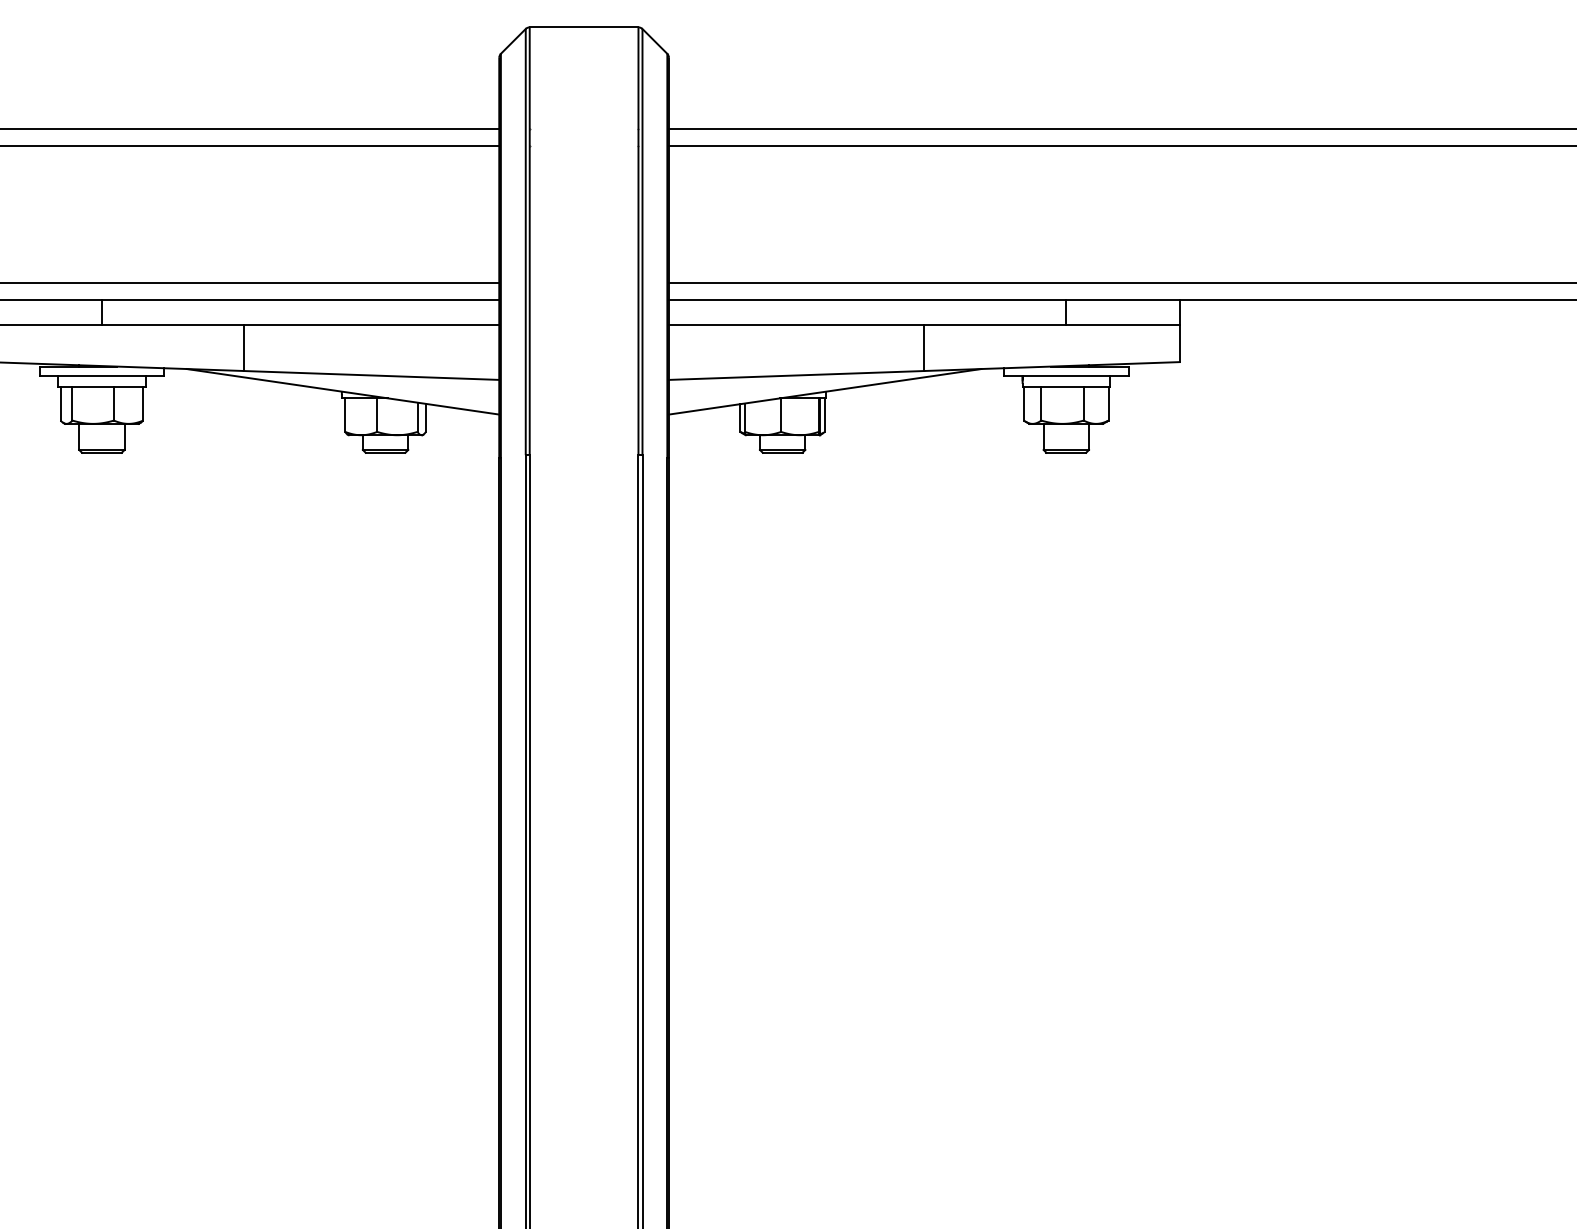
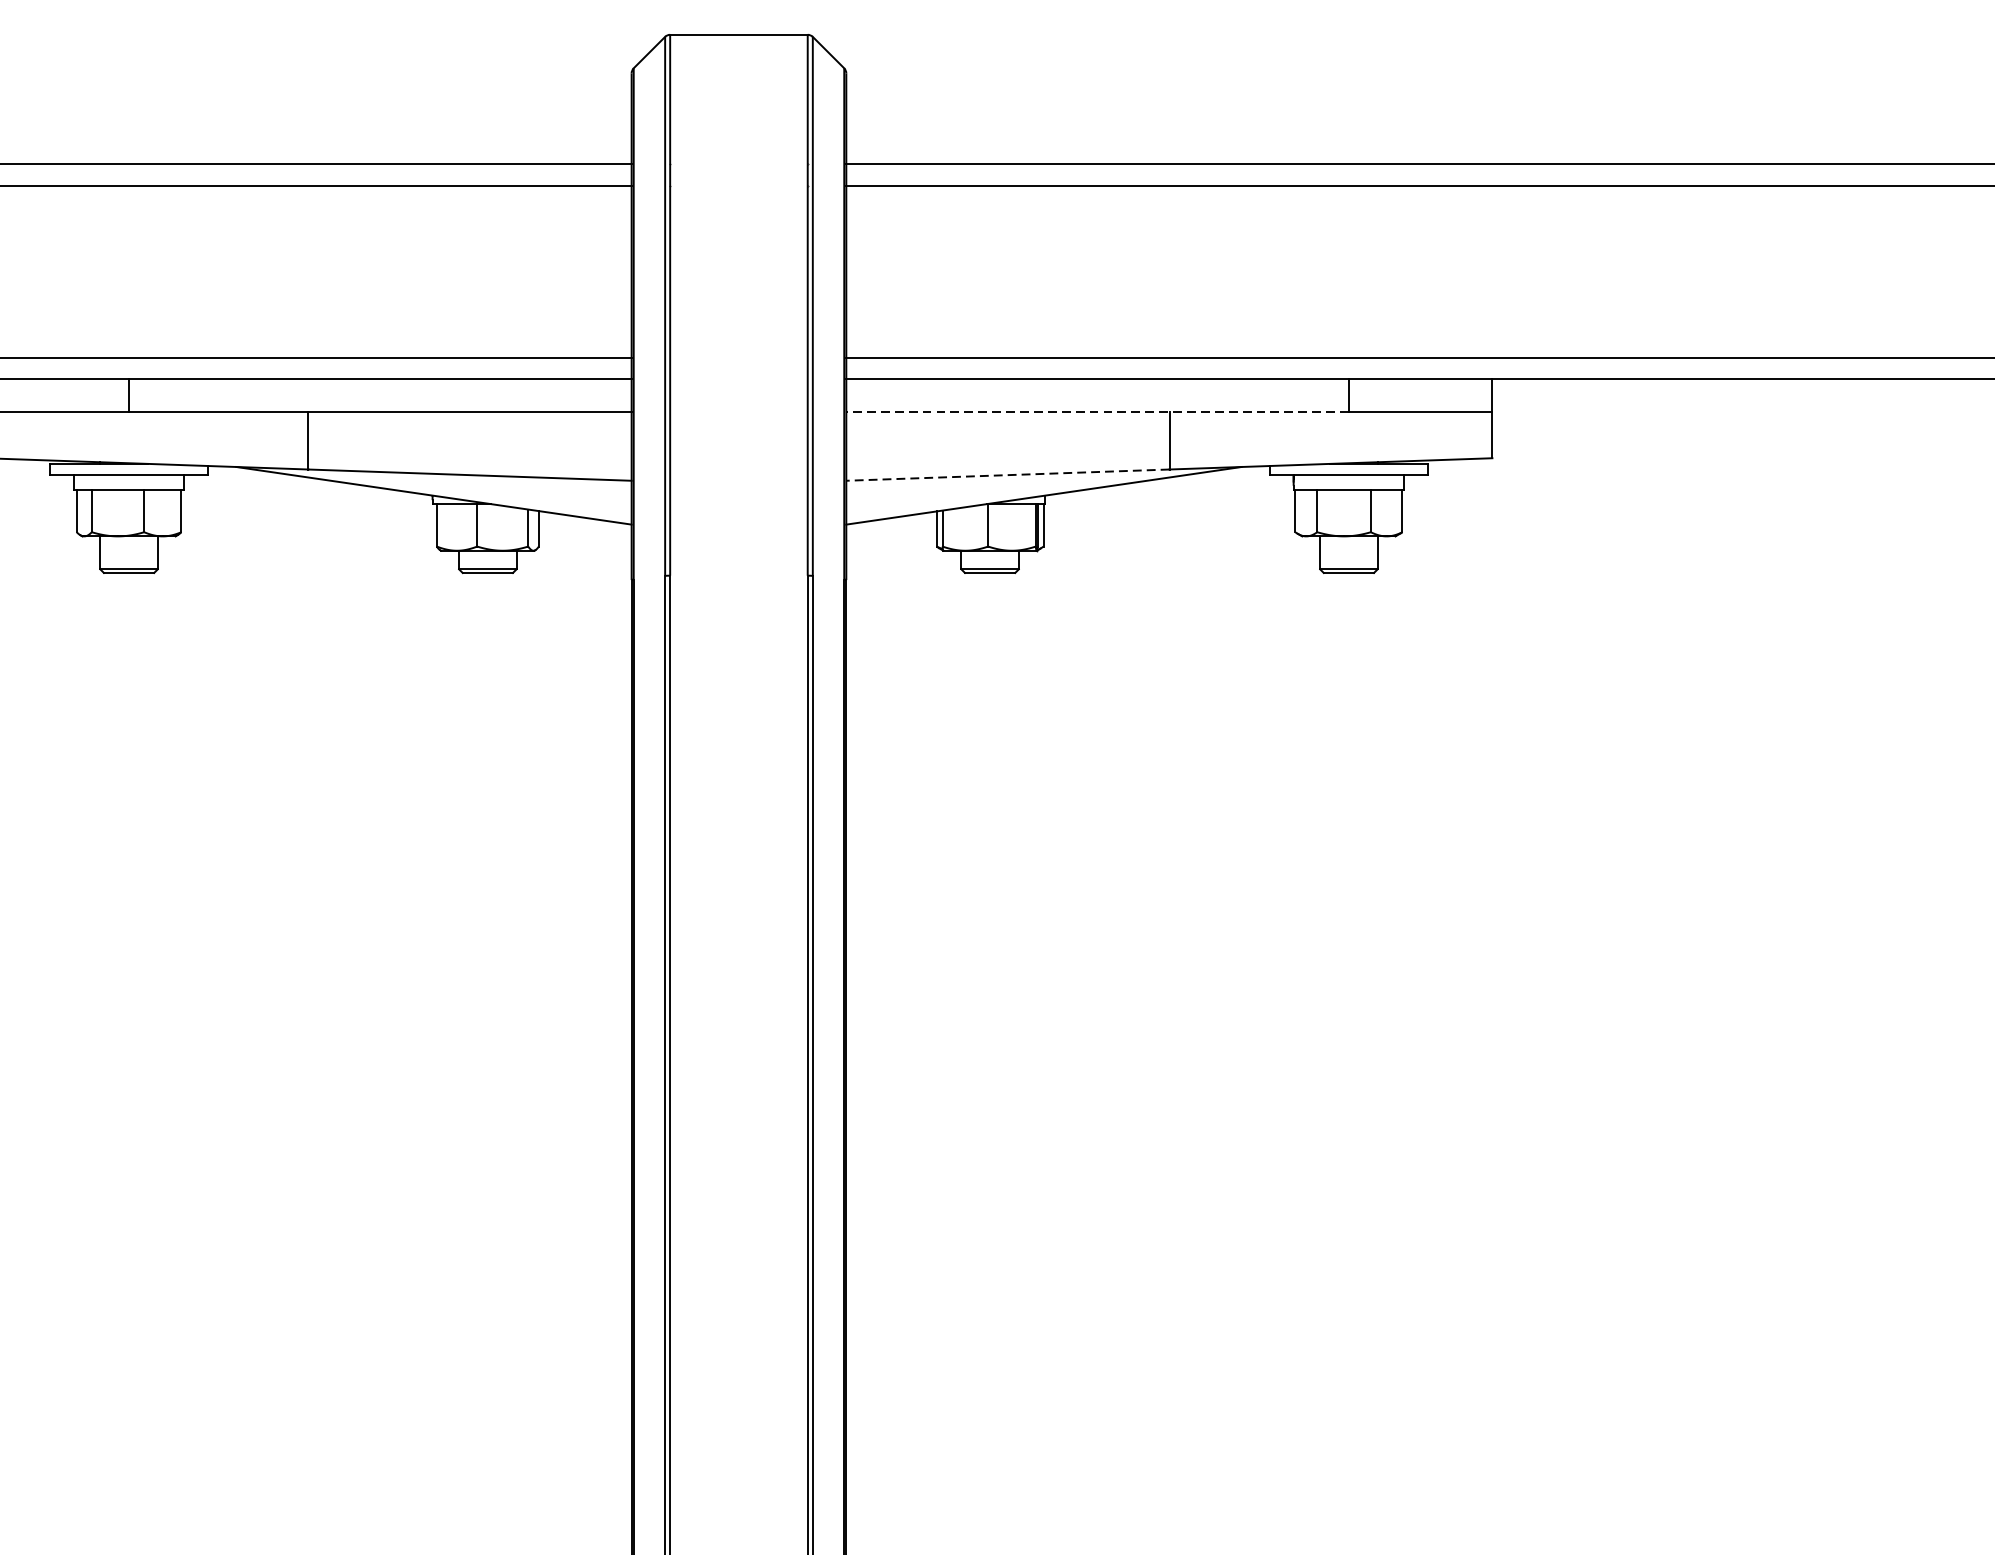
line: (867, 325) -> (1097, 411), solid -> dashed
line: (796, 375) -> (1007, 475), solid -> dashed

